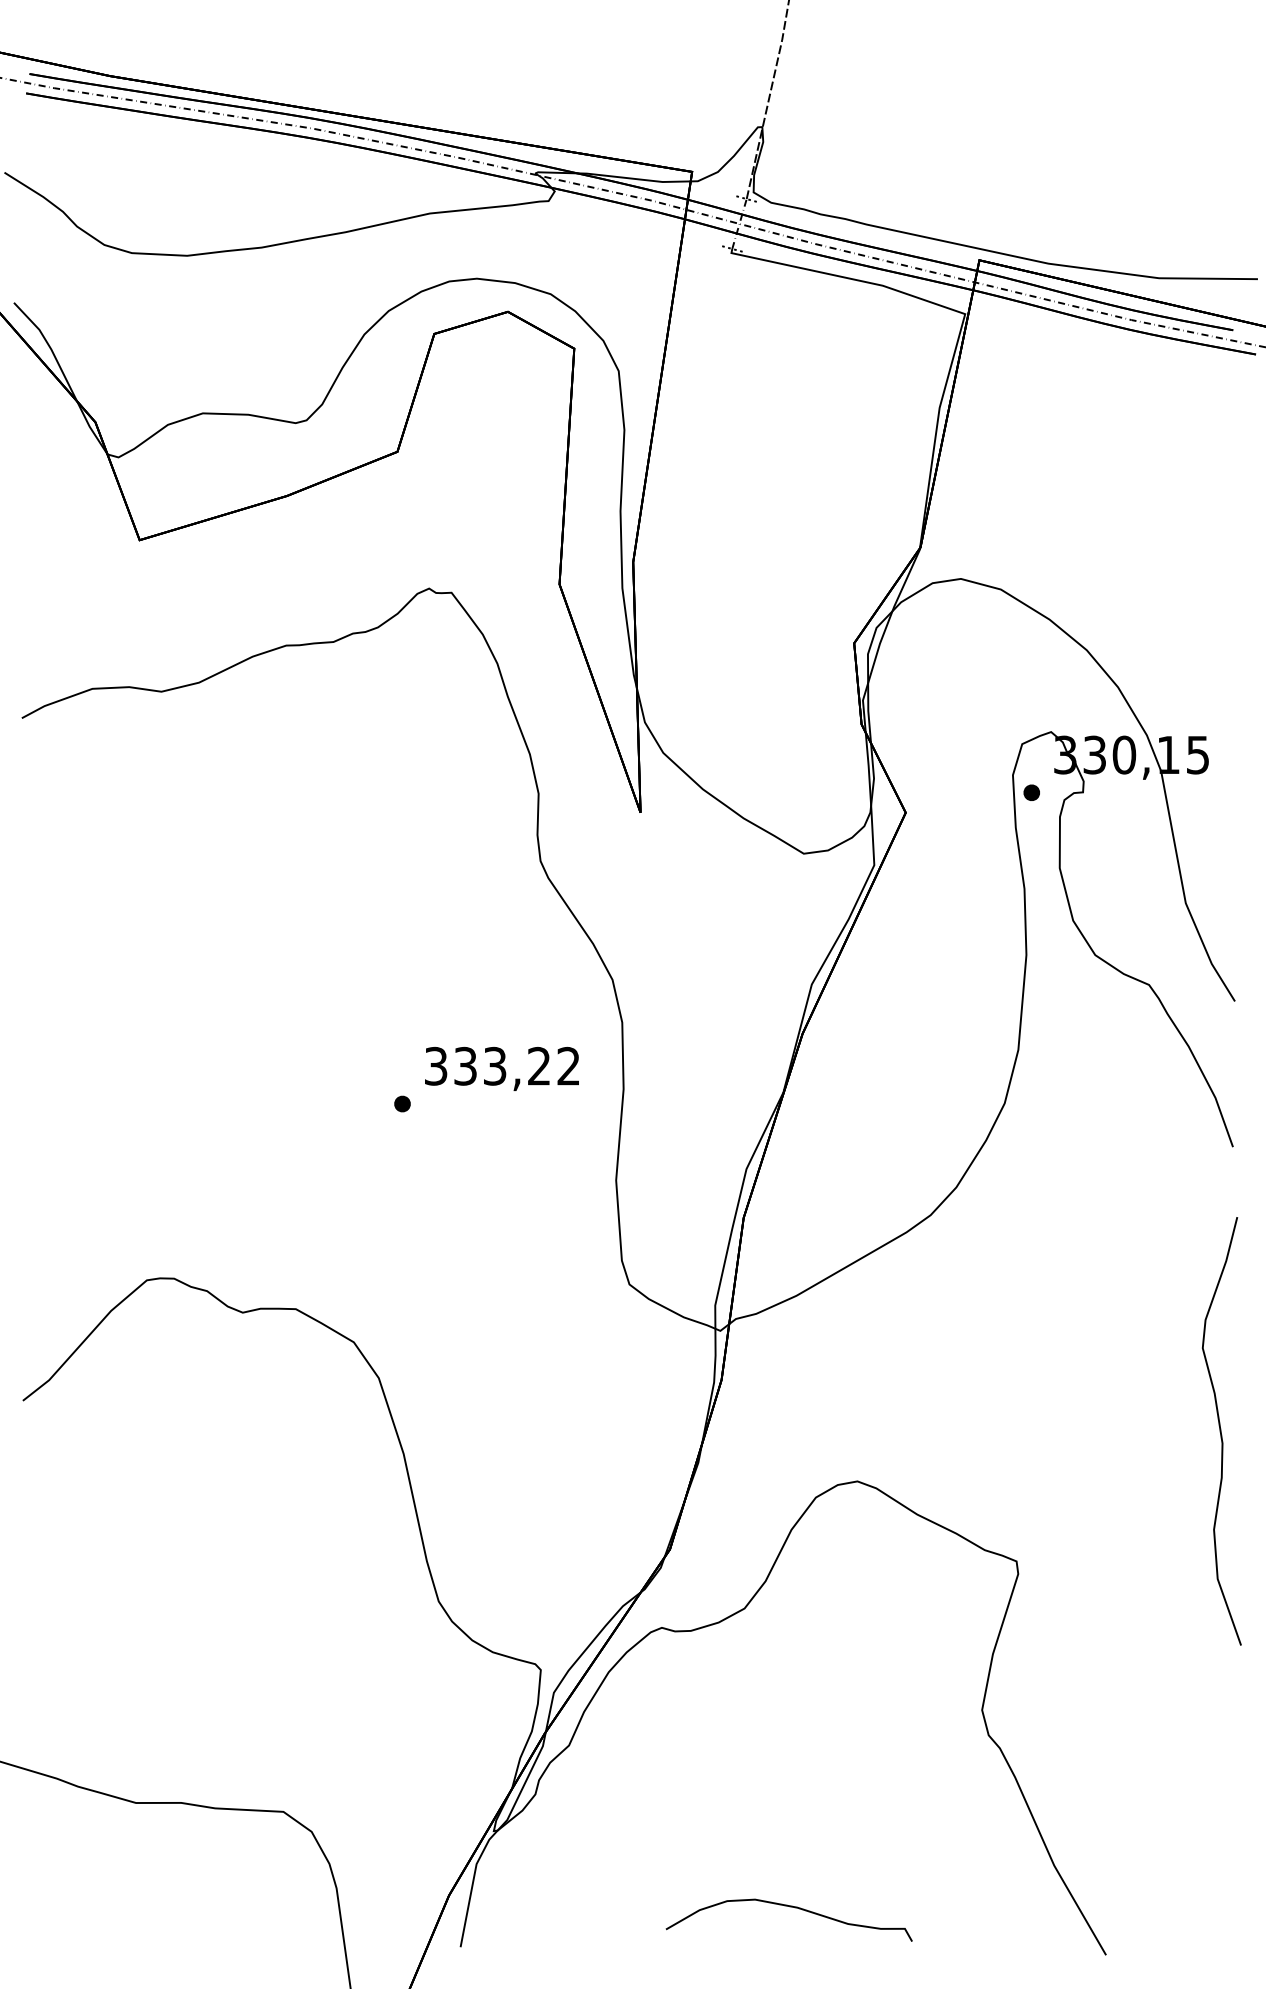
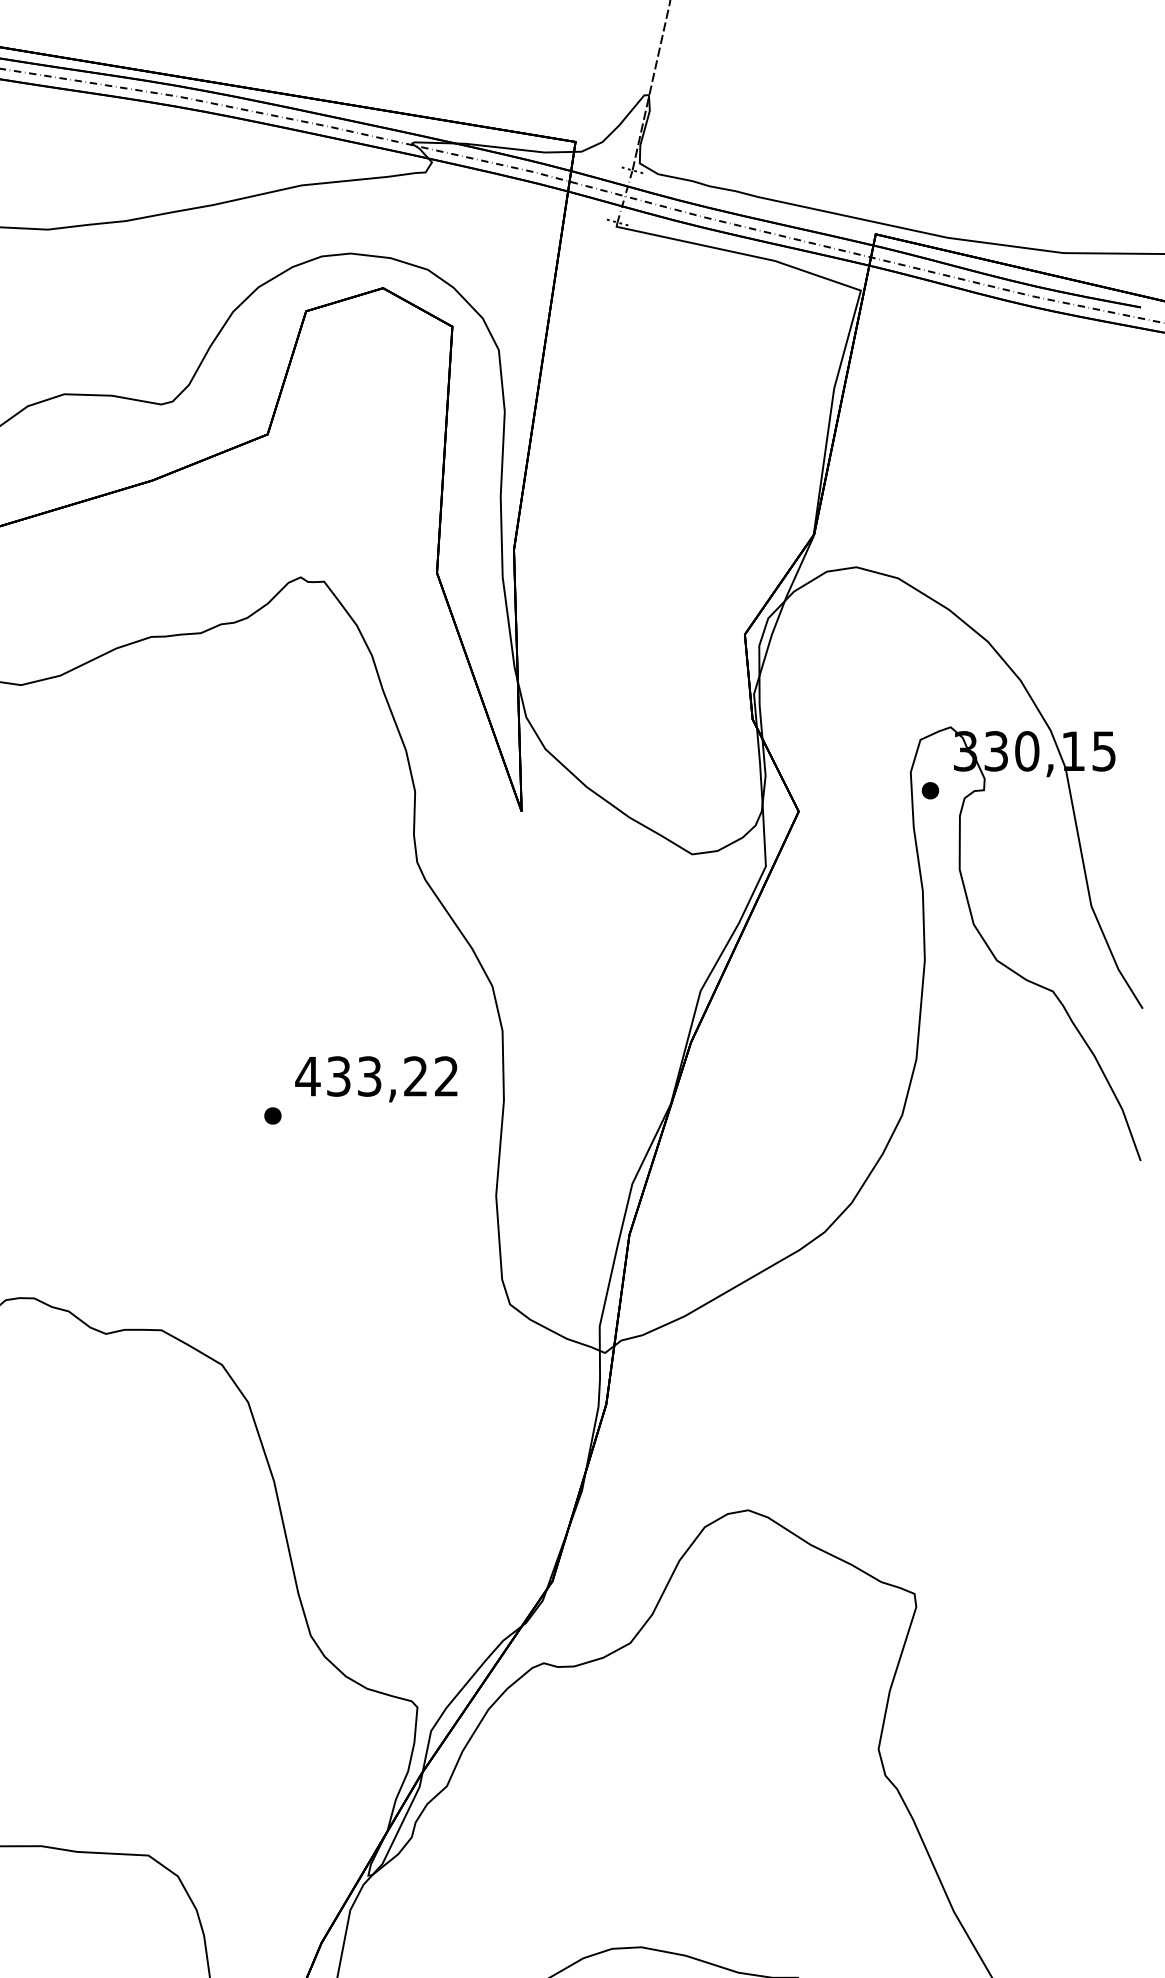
text: (435, 1065) -> (307, 1075), 333,22 -> 433,22
curve: (1221, 1431) -> (1128, 1458), removed

